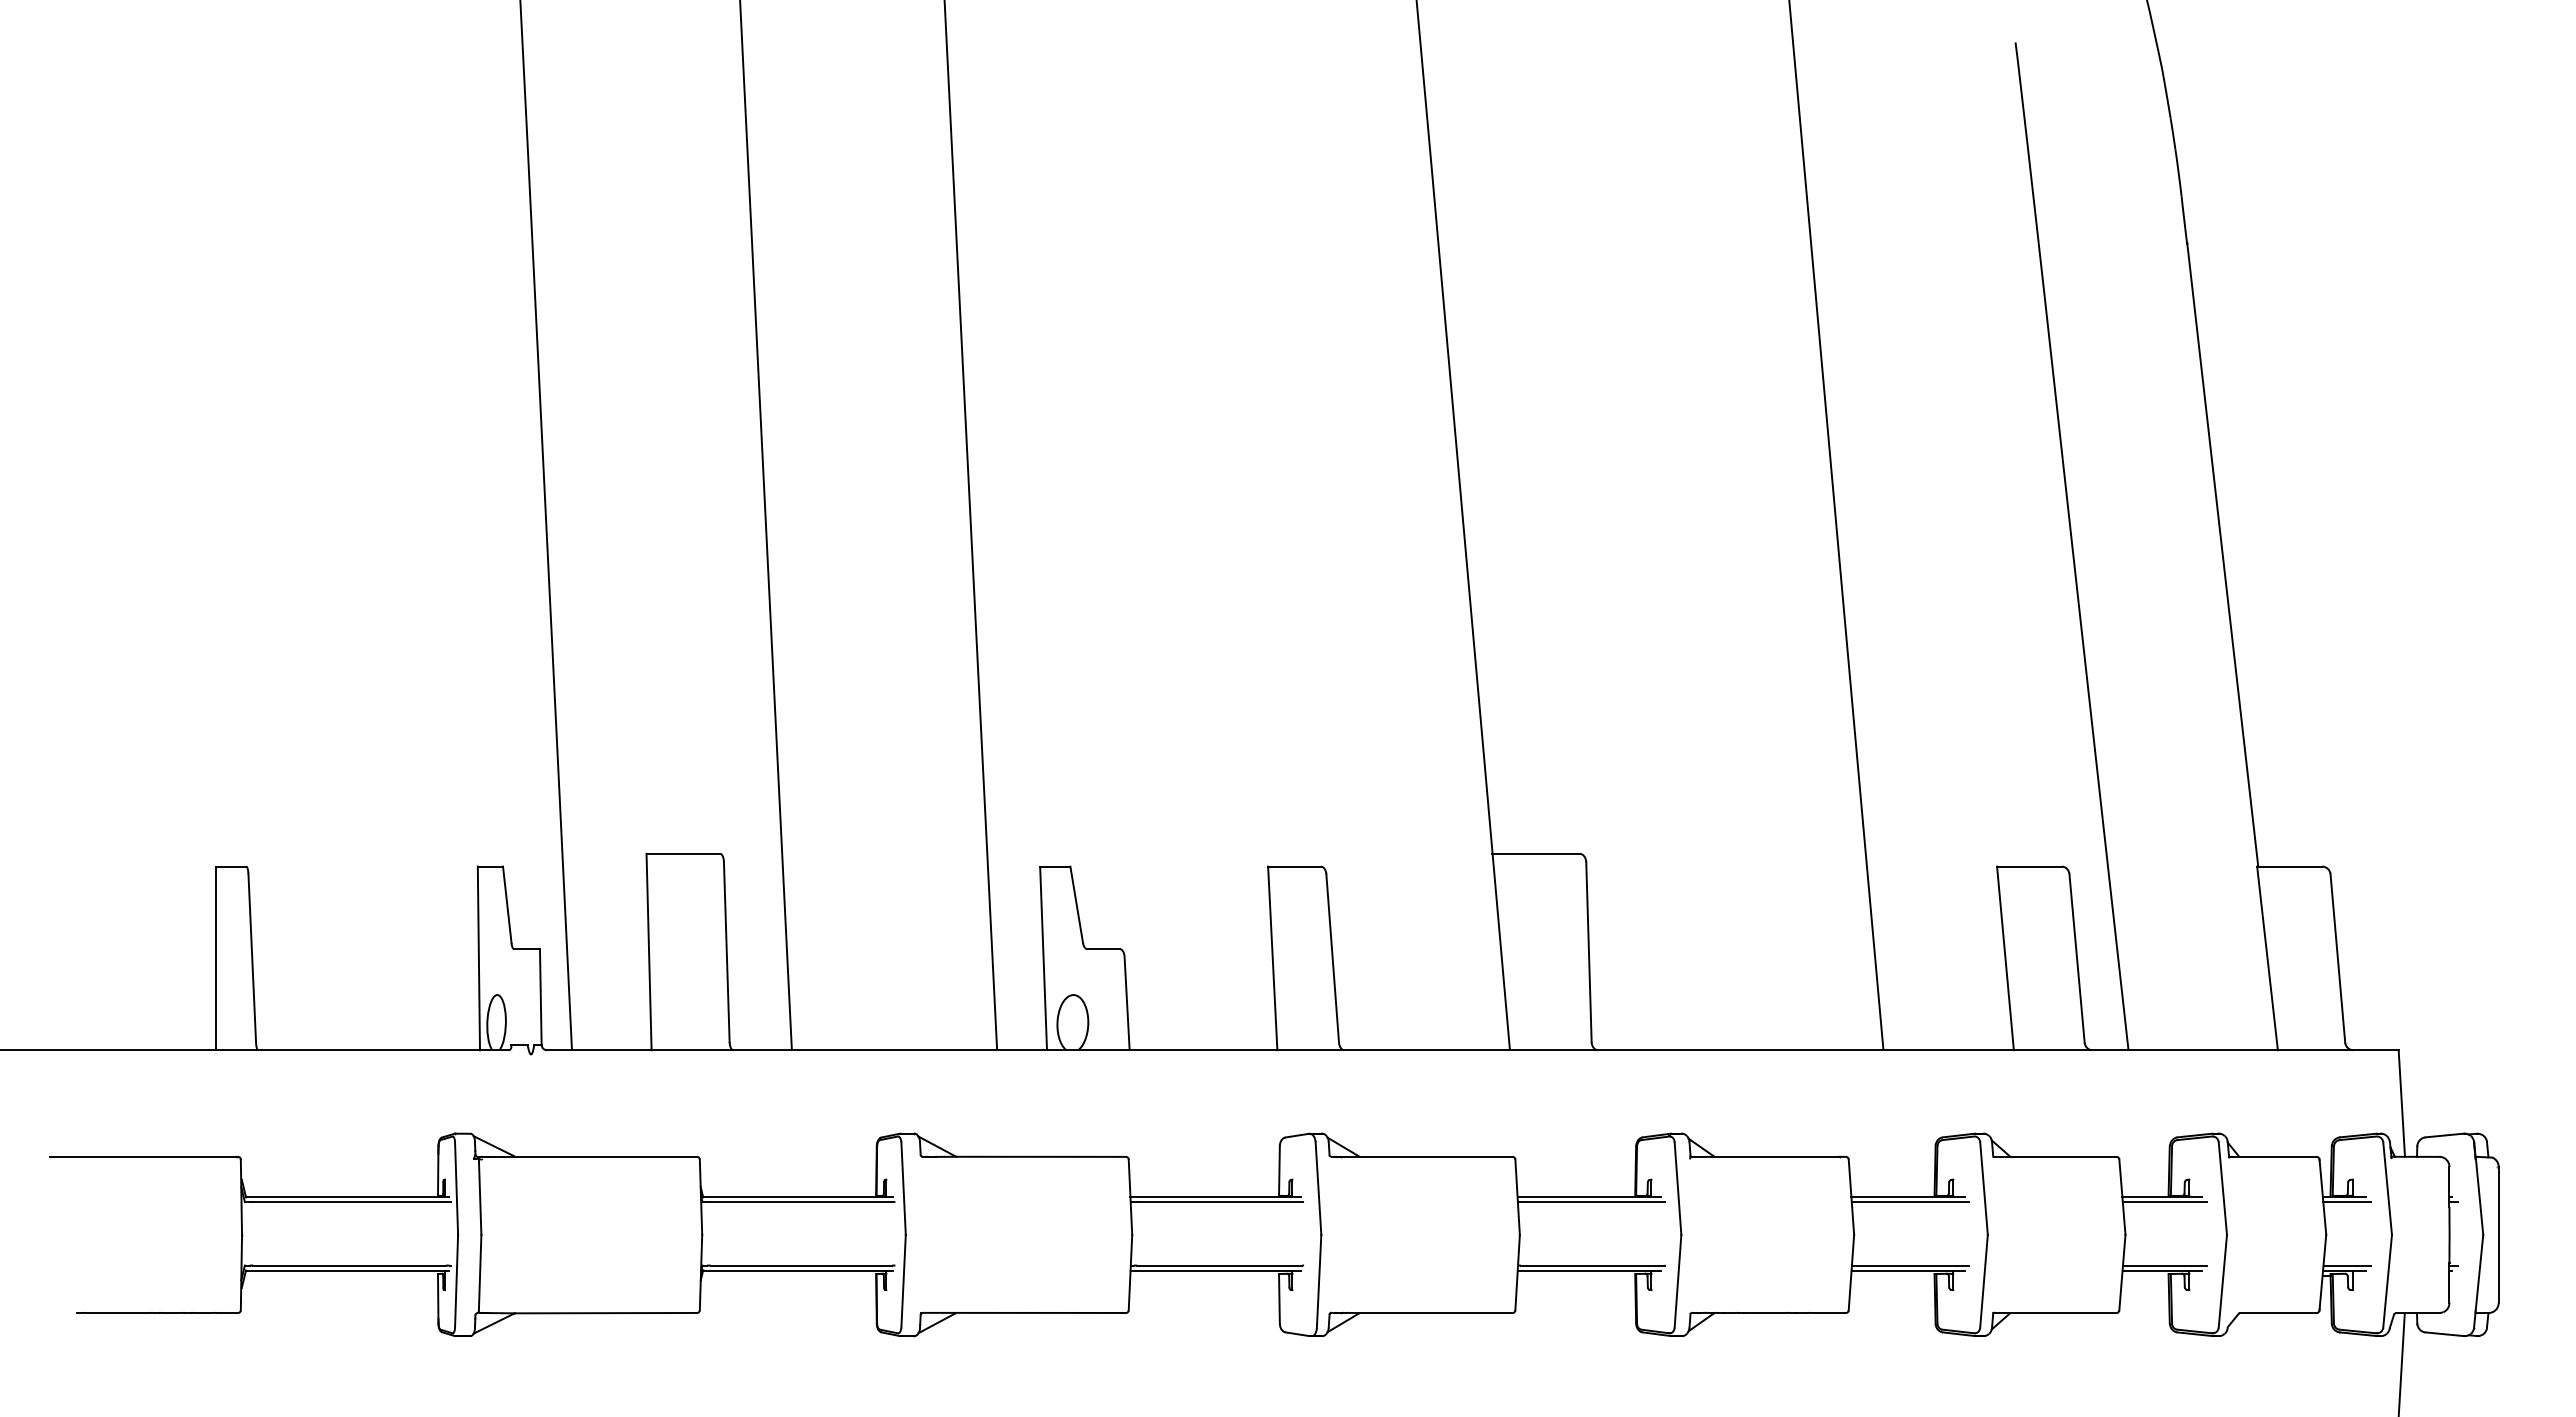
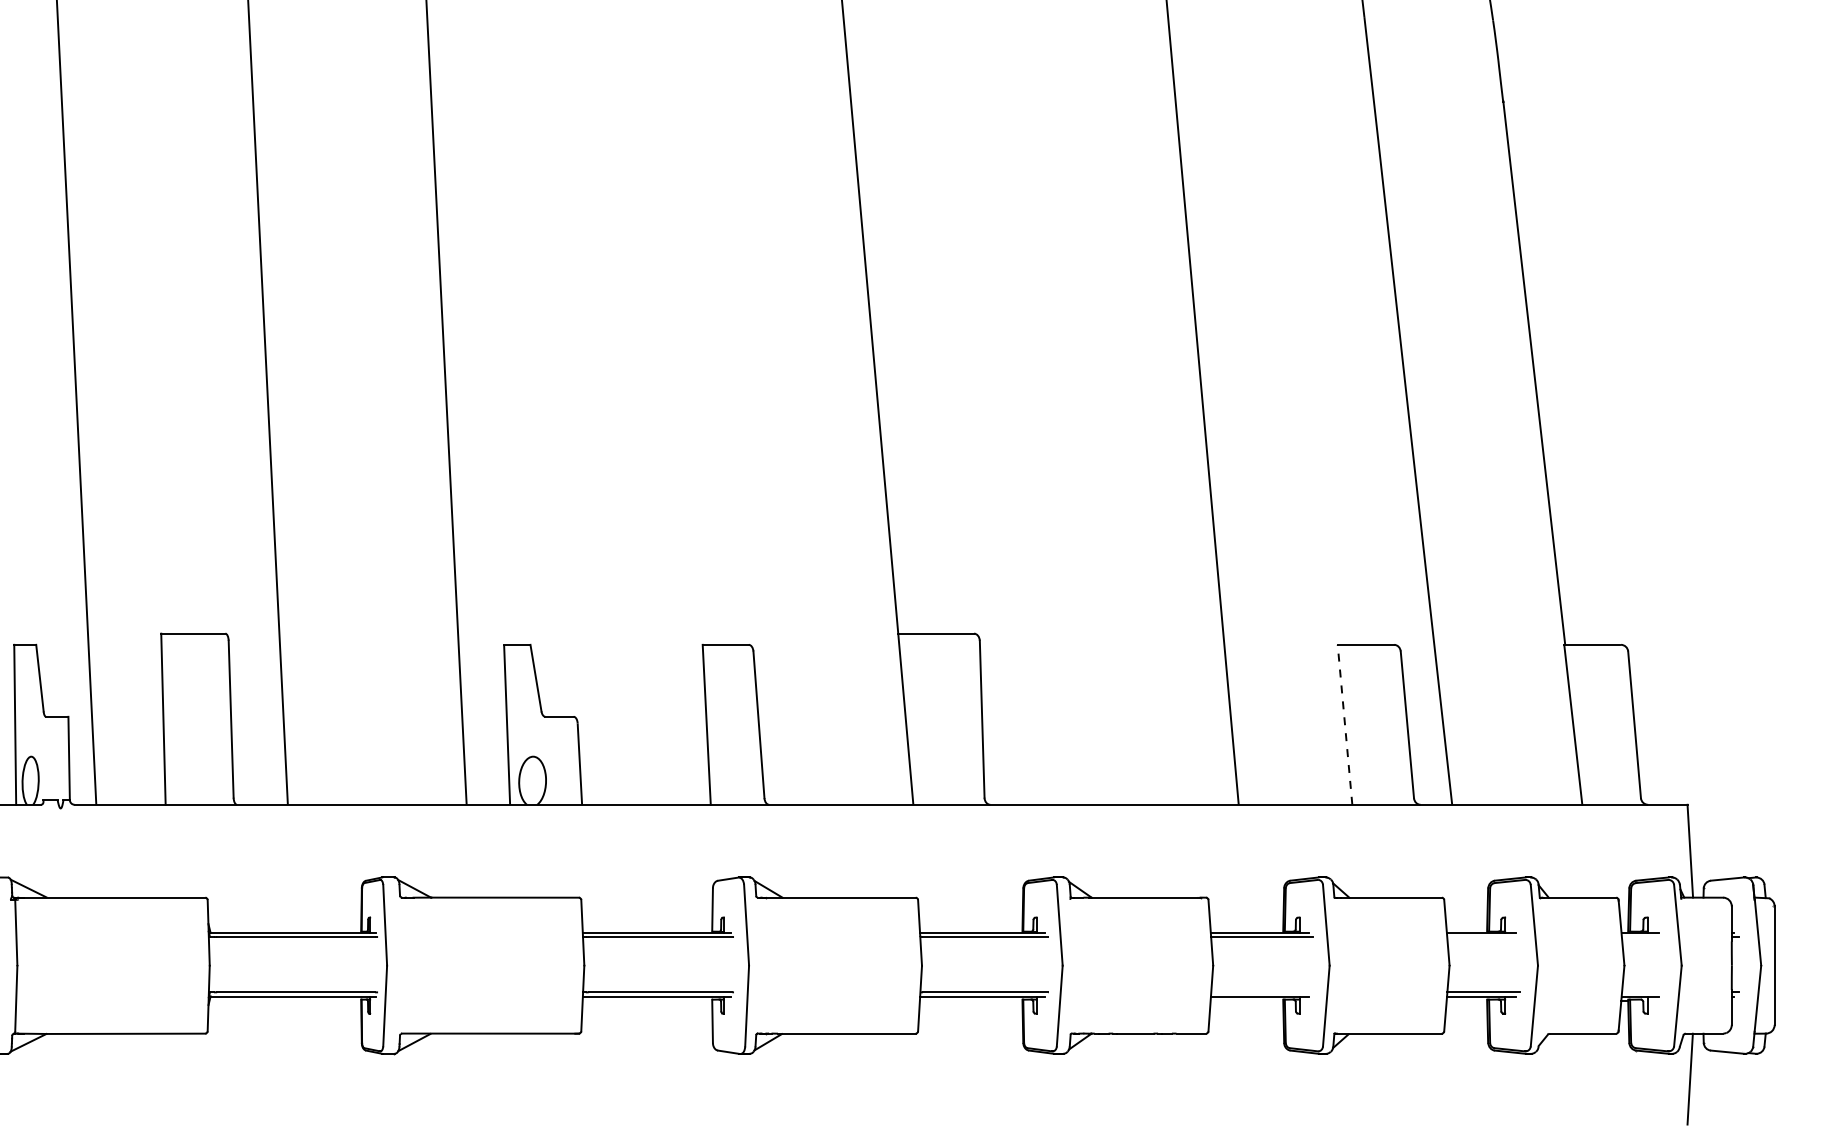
line: (2005, 957) -> (1345, 724), solid -> dashed
line: (2164, 1202) -> (1483, 937), removed
line: (2347, 1202) -> (1642, 937), removed
line: (1910, 1265) -> (1262, 992), removed
line: (2347, 1265) -> (1642, 992), removed

